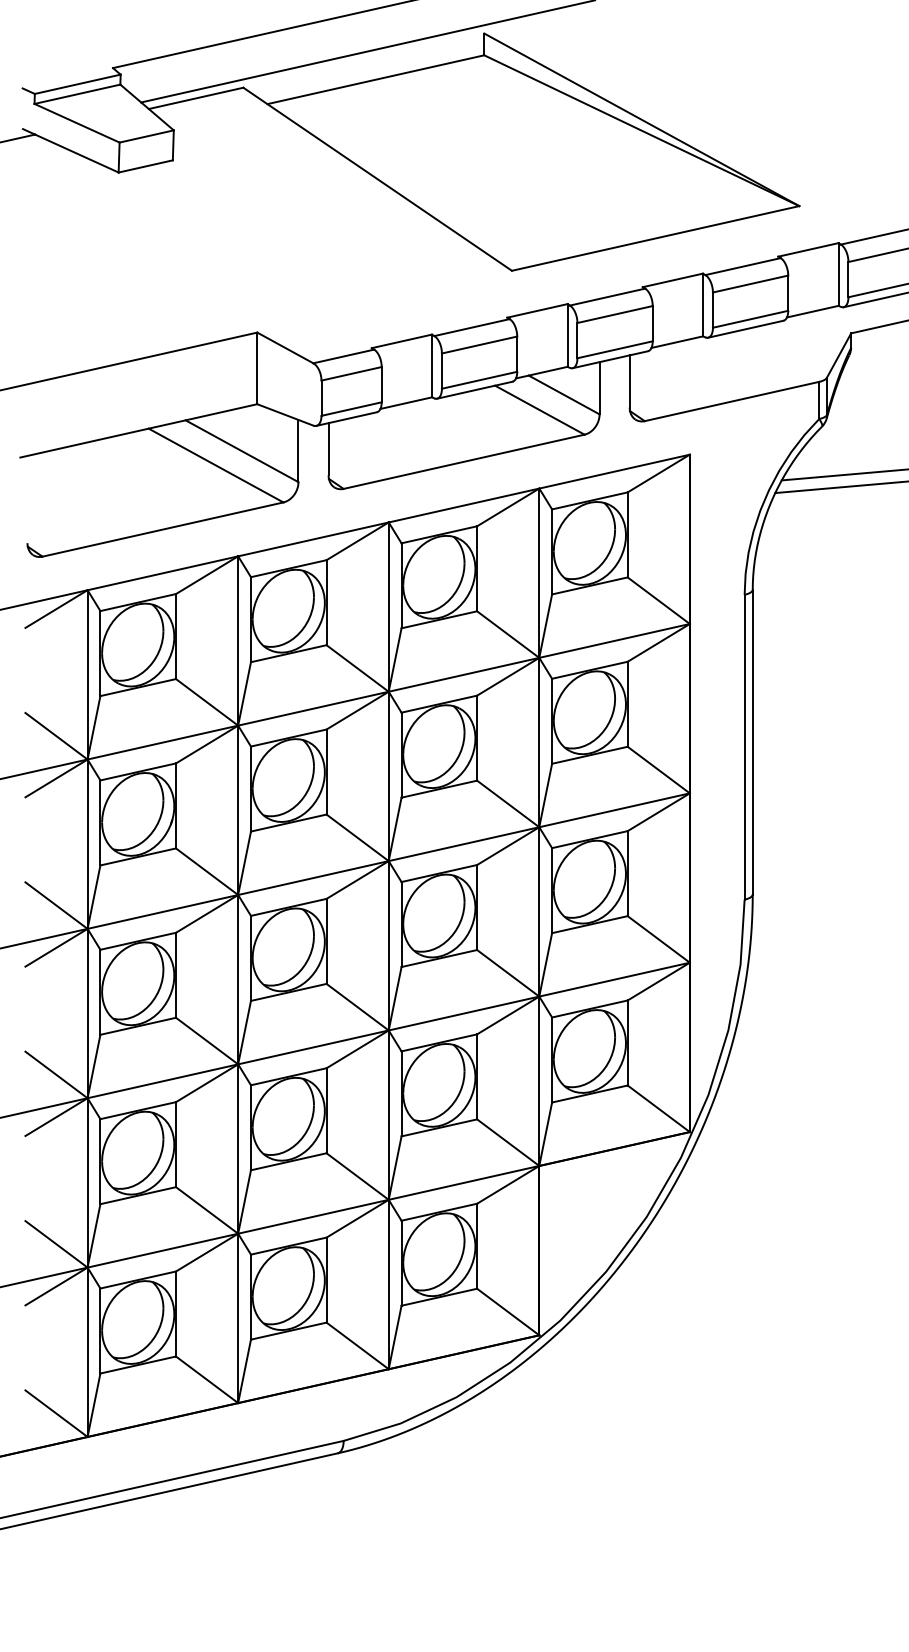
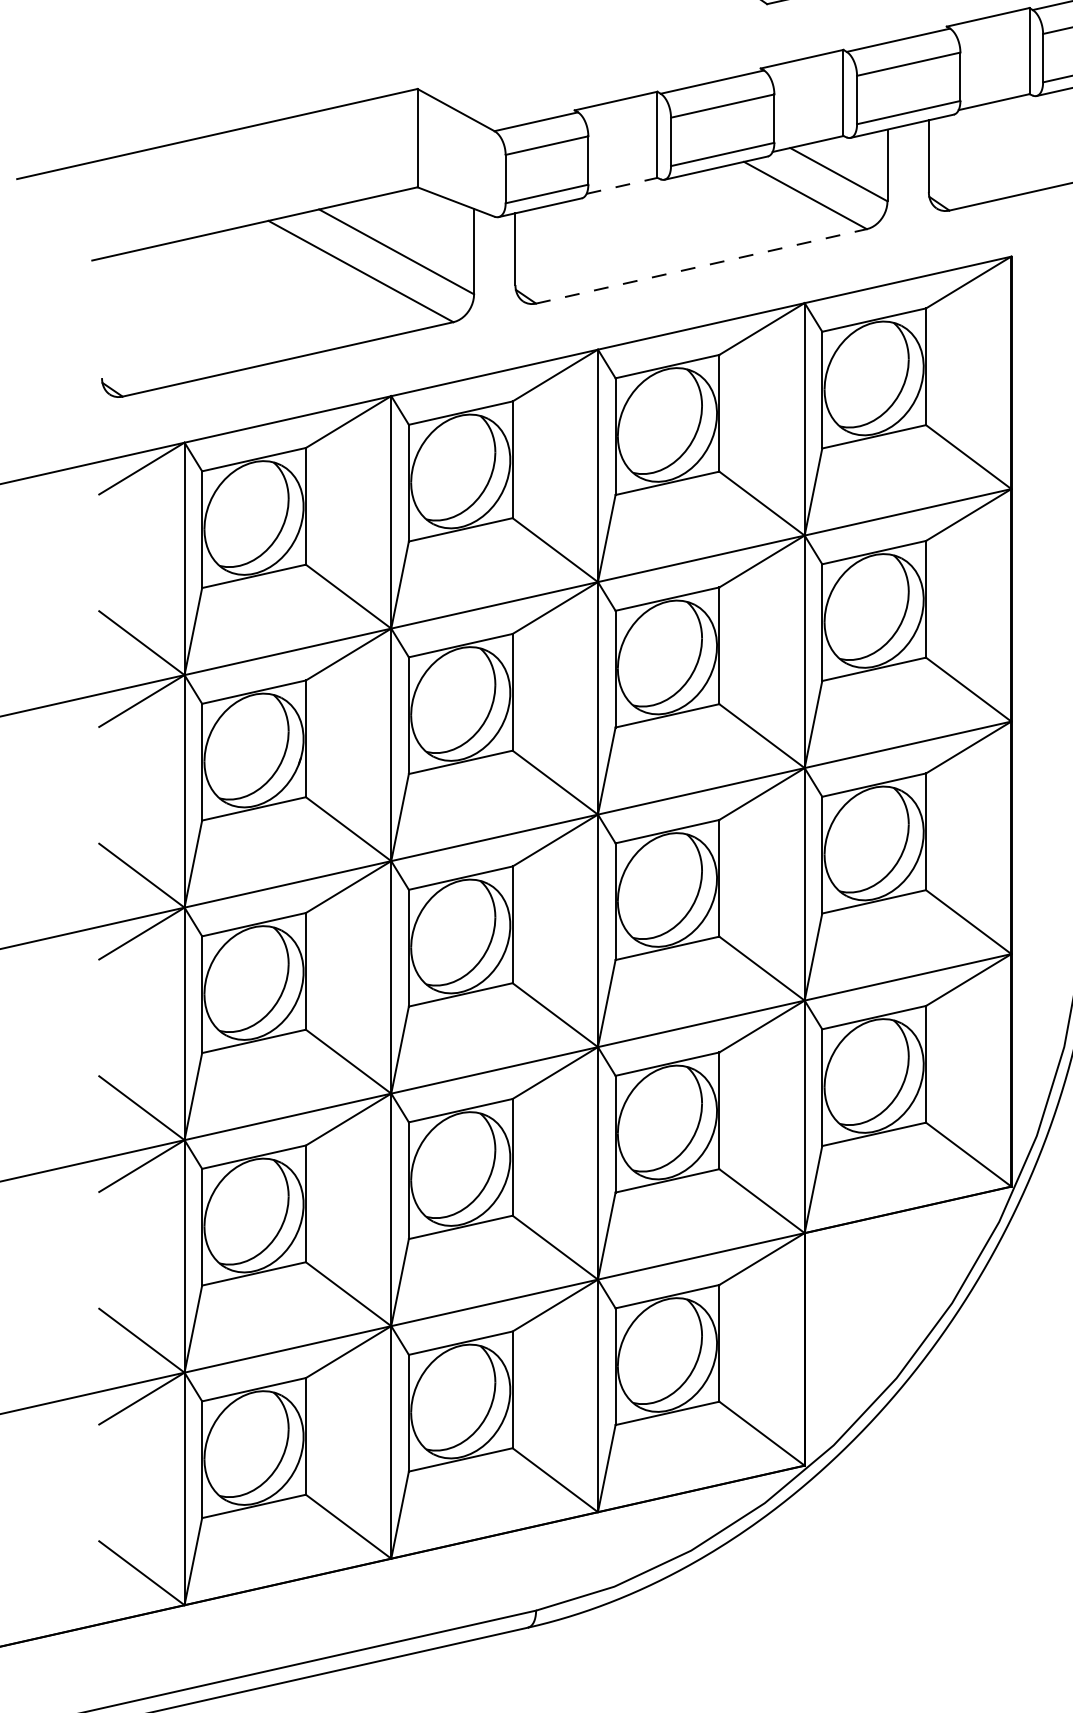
line: (406, 403) -> (622, 186), solid -> dashed
line: (464, 461) -> (702, 265), solid -> dashed

